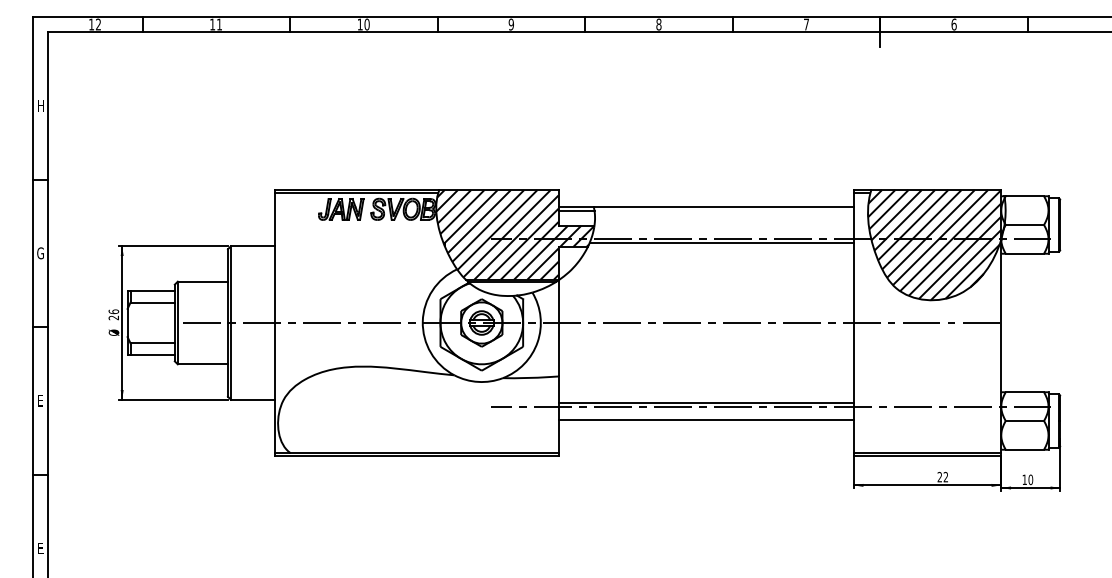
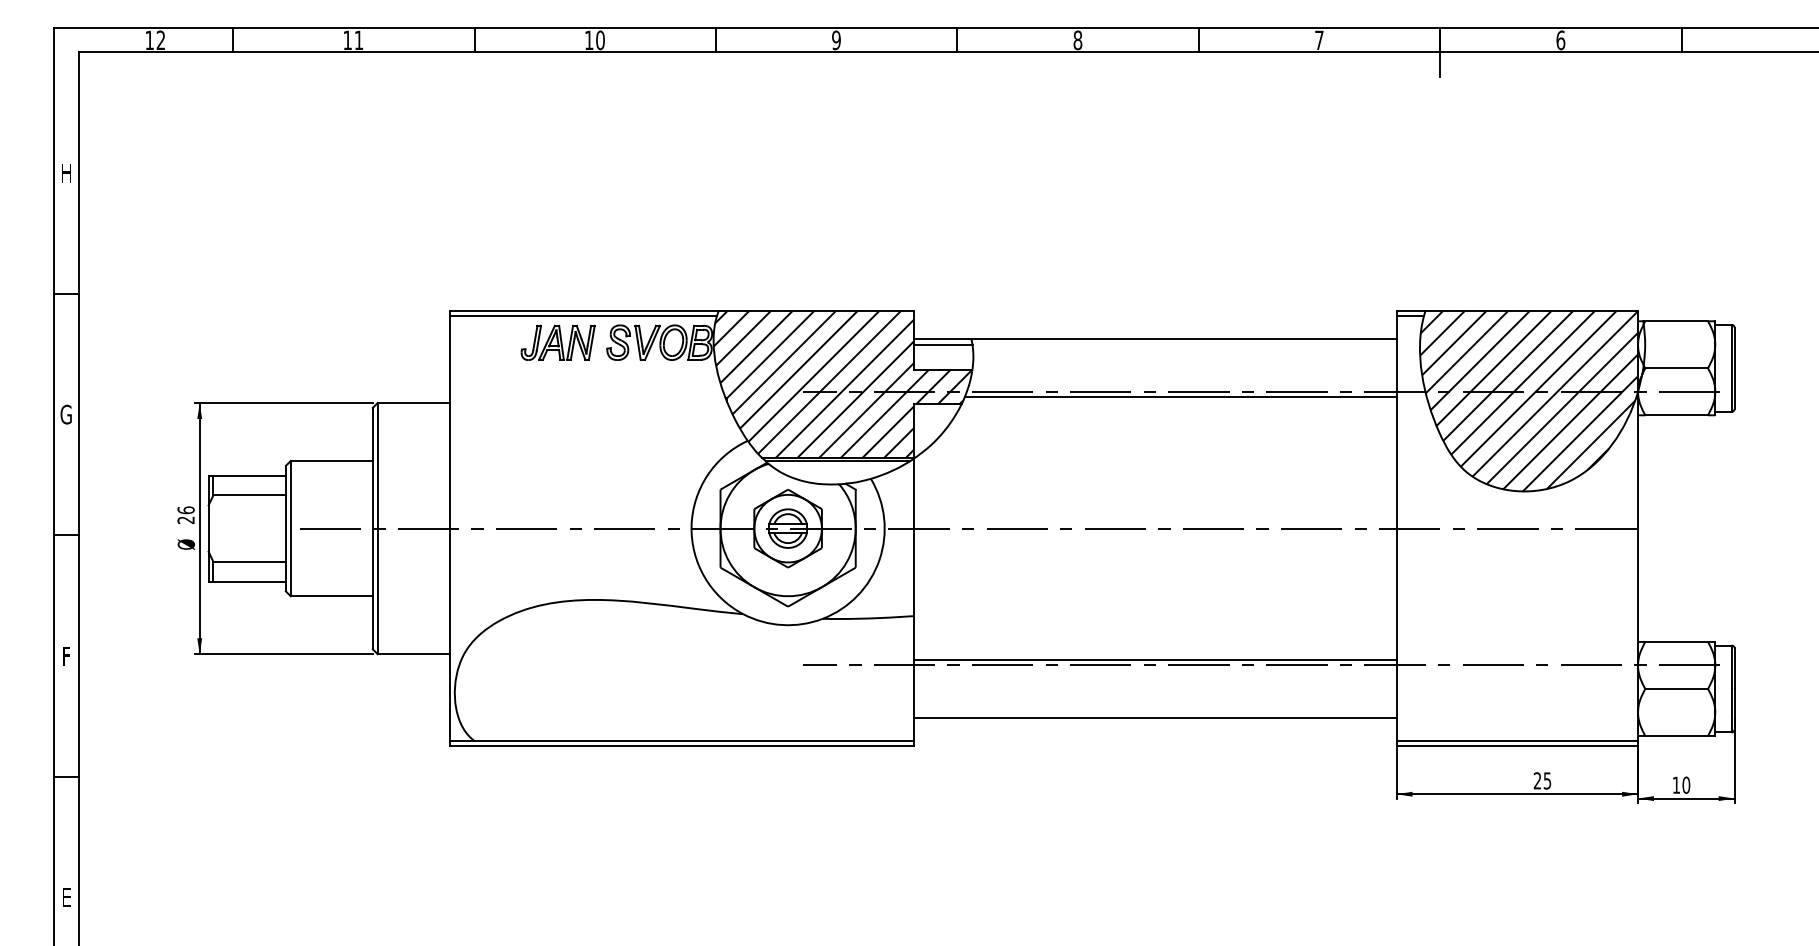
text: (40, 400) -> (66, 655), E -> F
line: (705, 419) -> (1154, 717), moved
text: (945, 476) -> (1546, 779), 22 -> 25

